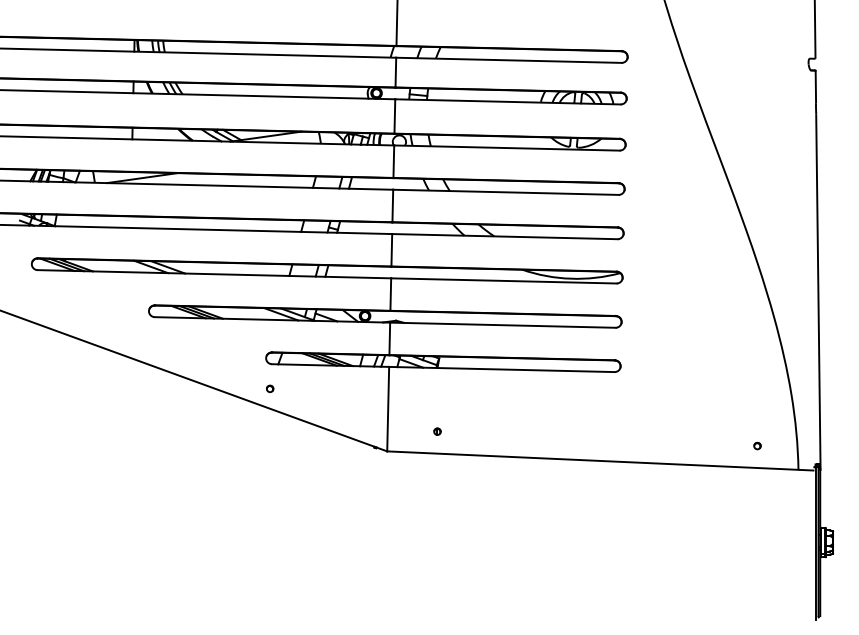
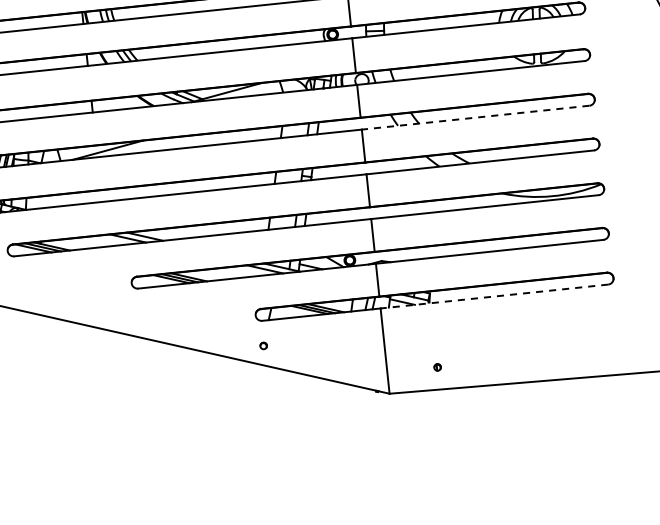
line: (505, 192) -> (475, 117), solid -> dashed
line: (501, 369) -> (494, 296), solid -> dashed

